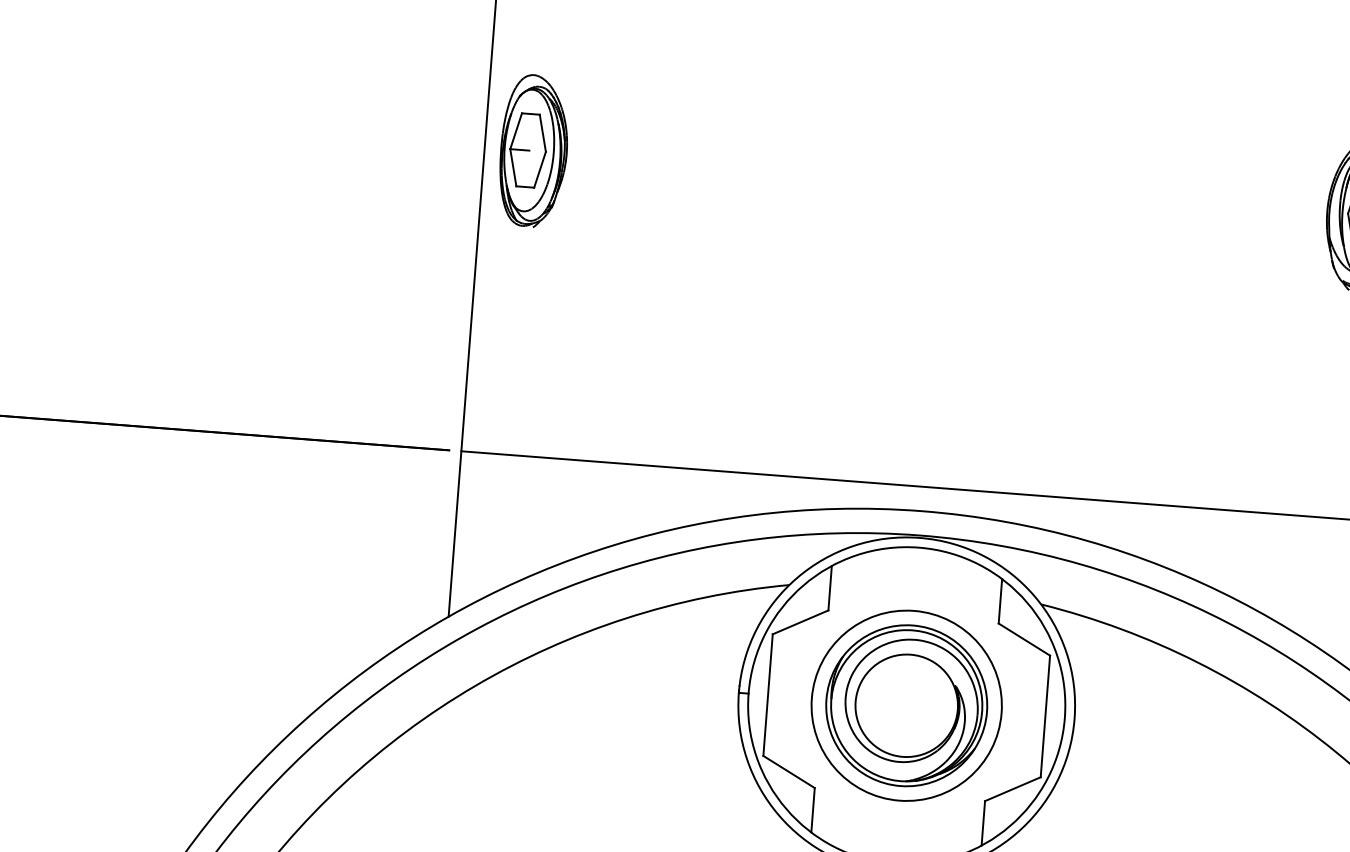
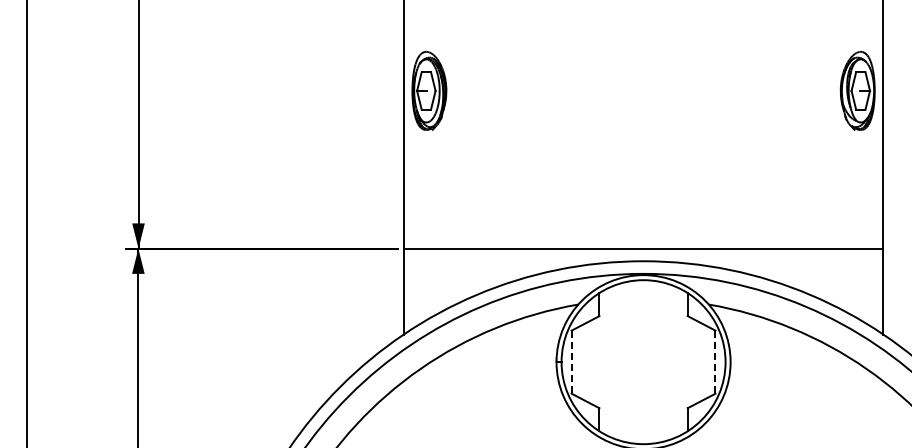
line: (767, 695) -> (571, 362), solid -> dashed
part: (906, 706) -> (643, 362), removed
line: (1045, 717) -> (715, 362), solid -> dashed

